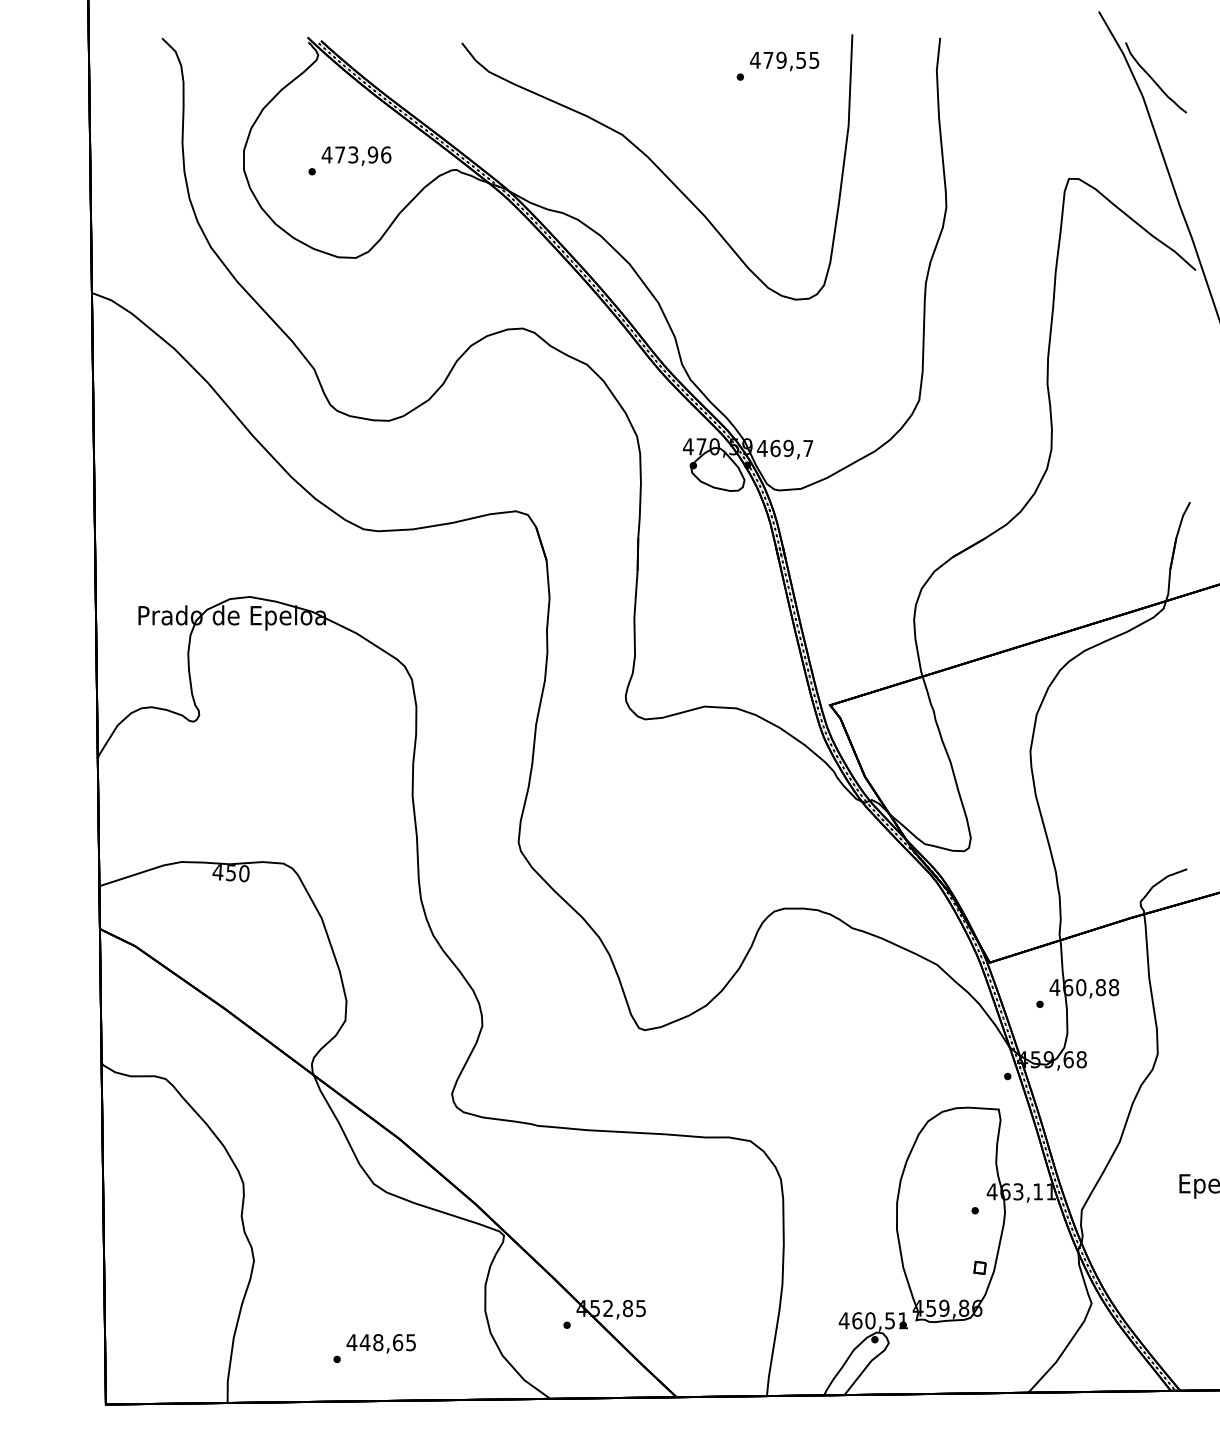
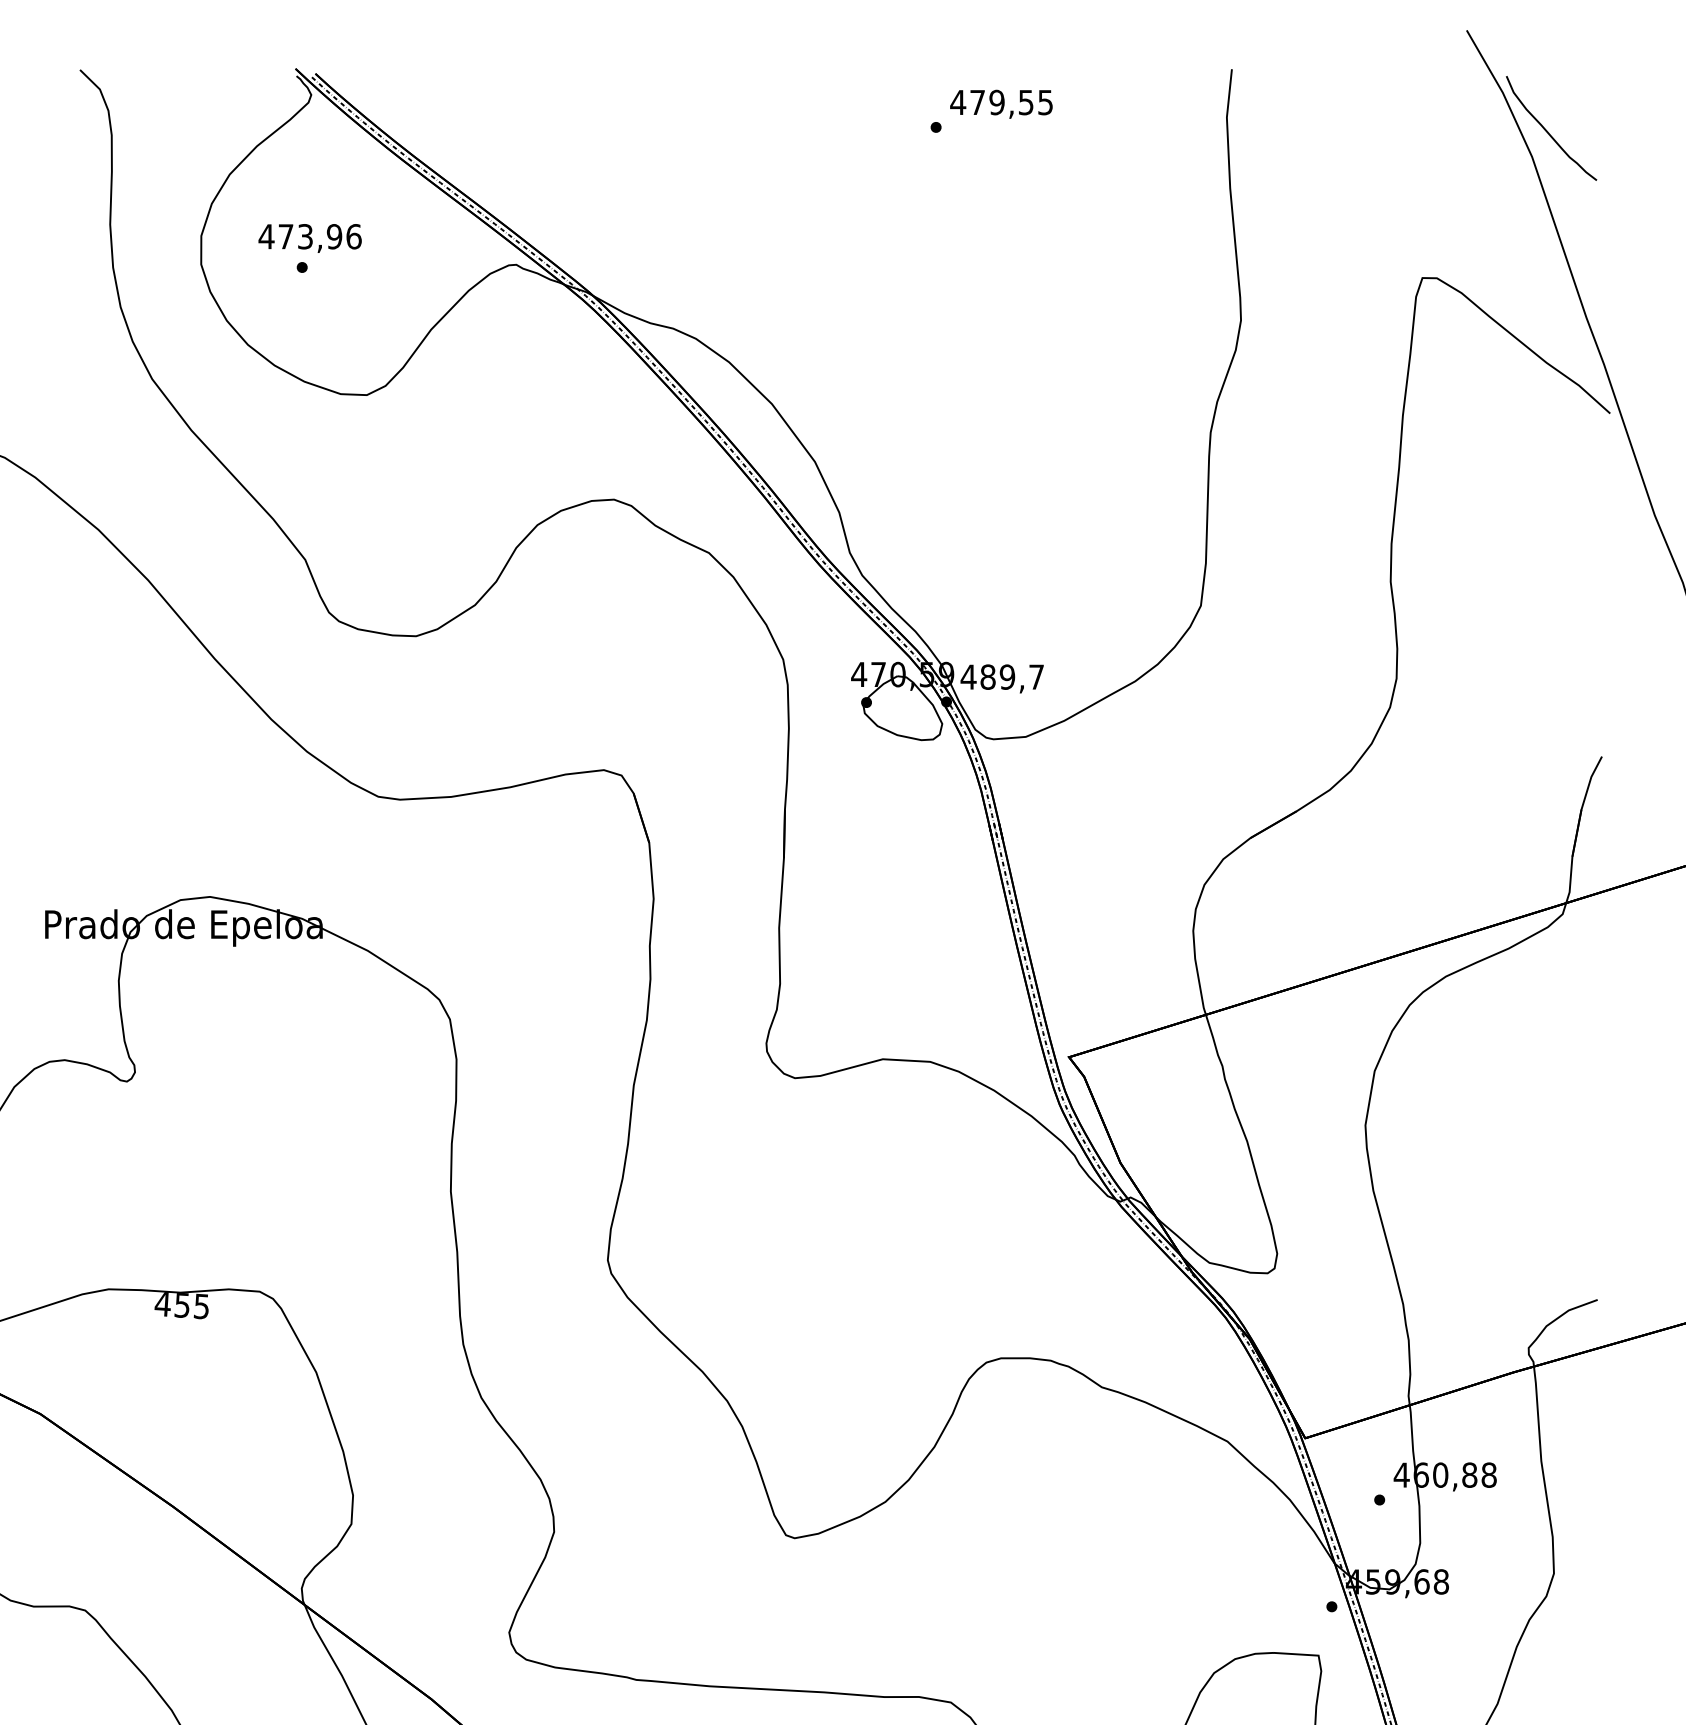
text: (356, 155) -> (310, 237), moved
curve: (657, 167) -> (813, 261), removed
text: (775, 447) -> (988, 675), 469,7 -> 489,7
text: (244, 873) -> (202, 1306), 450 -> 455

